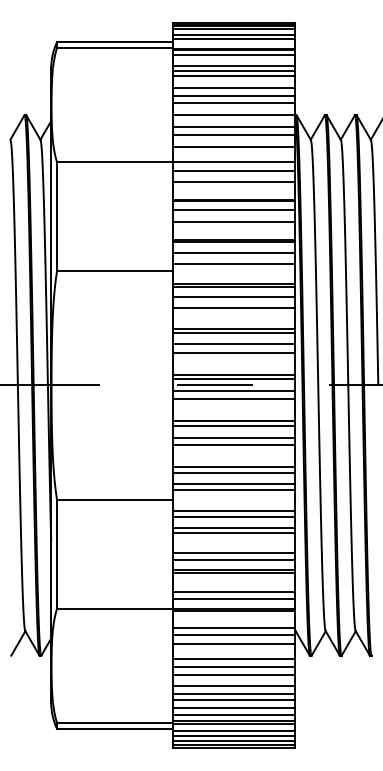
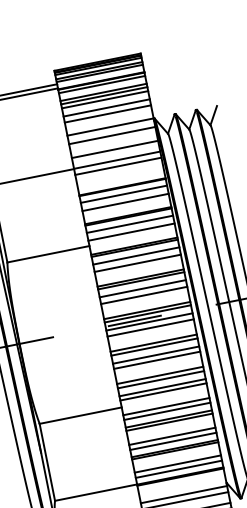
line: (234, 103) -> (109, 118), removed
line: (234, 134) -> (113, 140), removed
line: (234, 182) -> (120, 174), removed
line: (234, 627) -> (183, 489), removed

